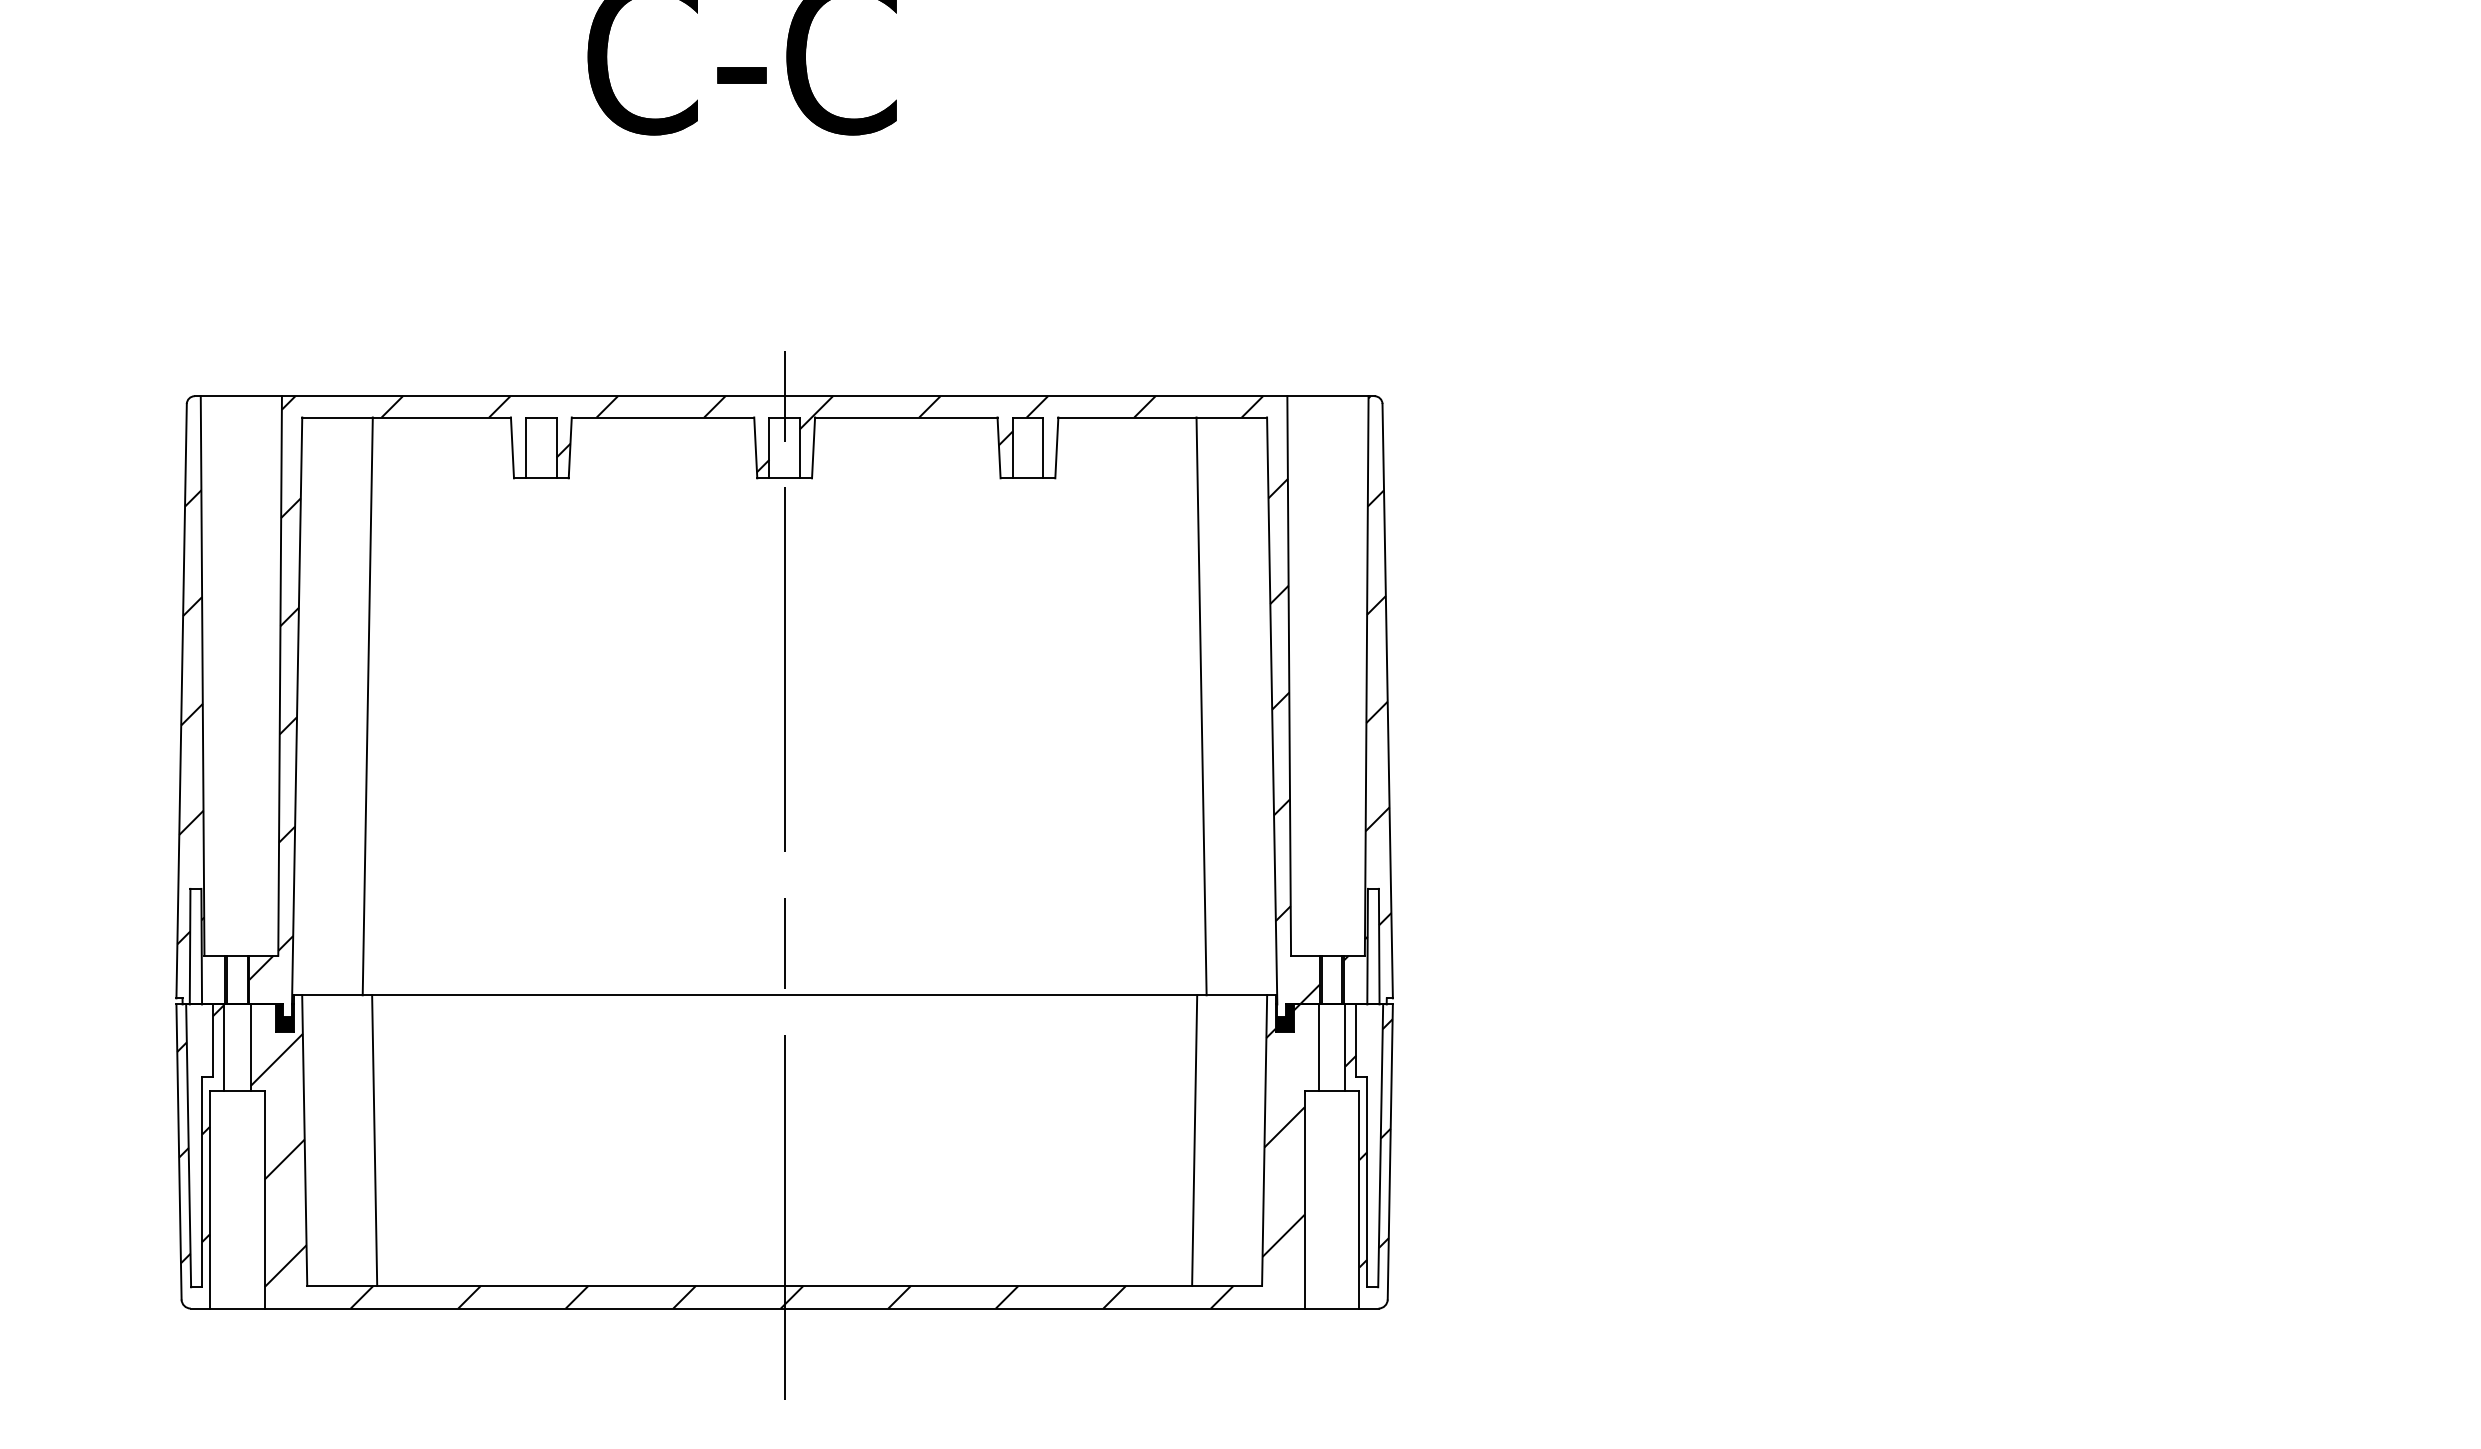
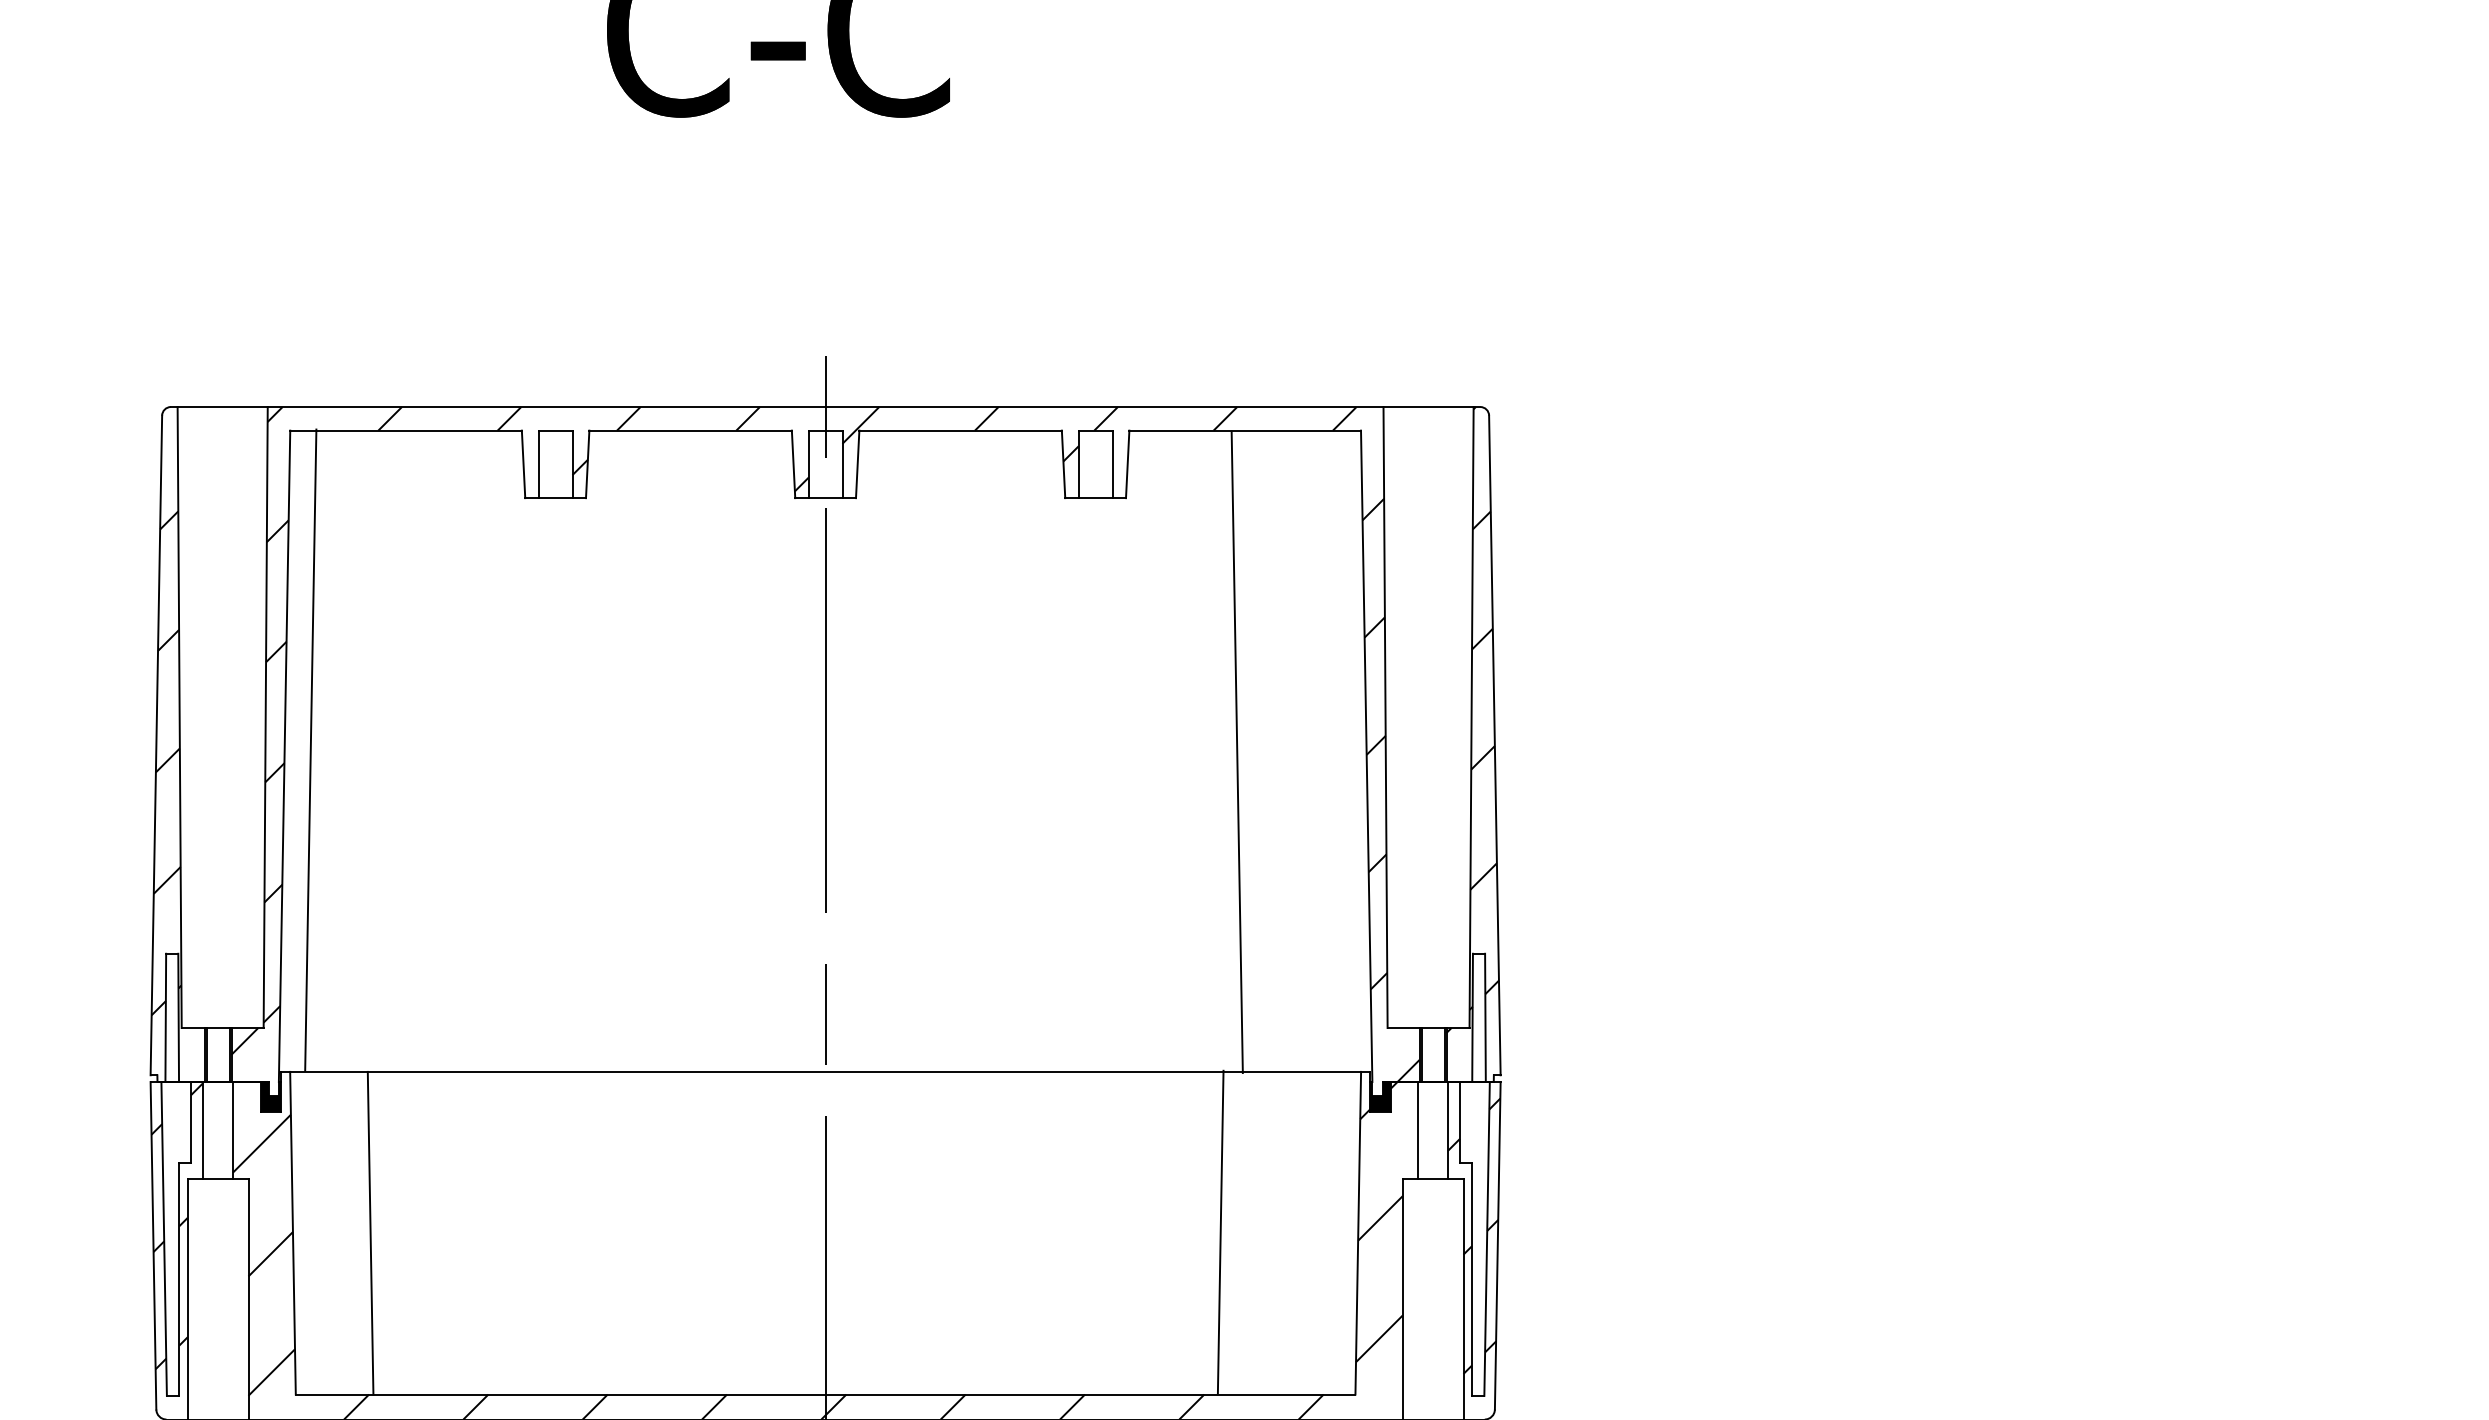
line: (367, 706) -> (310, 750), moved
line: (1201, 706) -> (1237, 752), moved
line: (1194, 1140) -> (1220, 1231), moved

